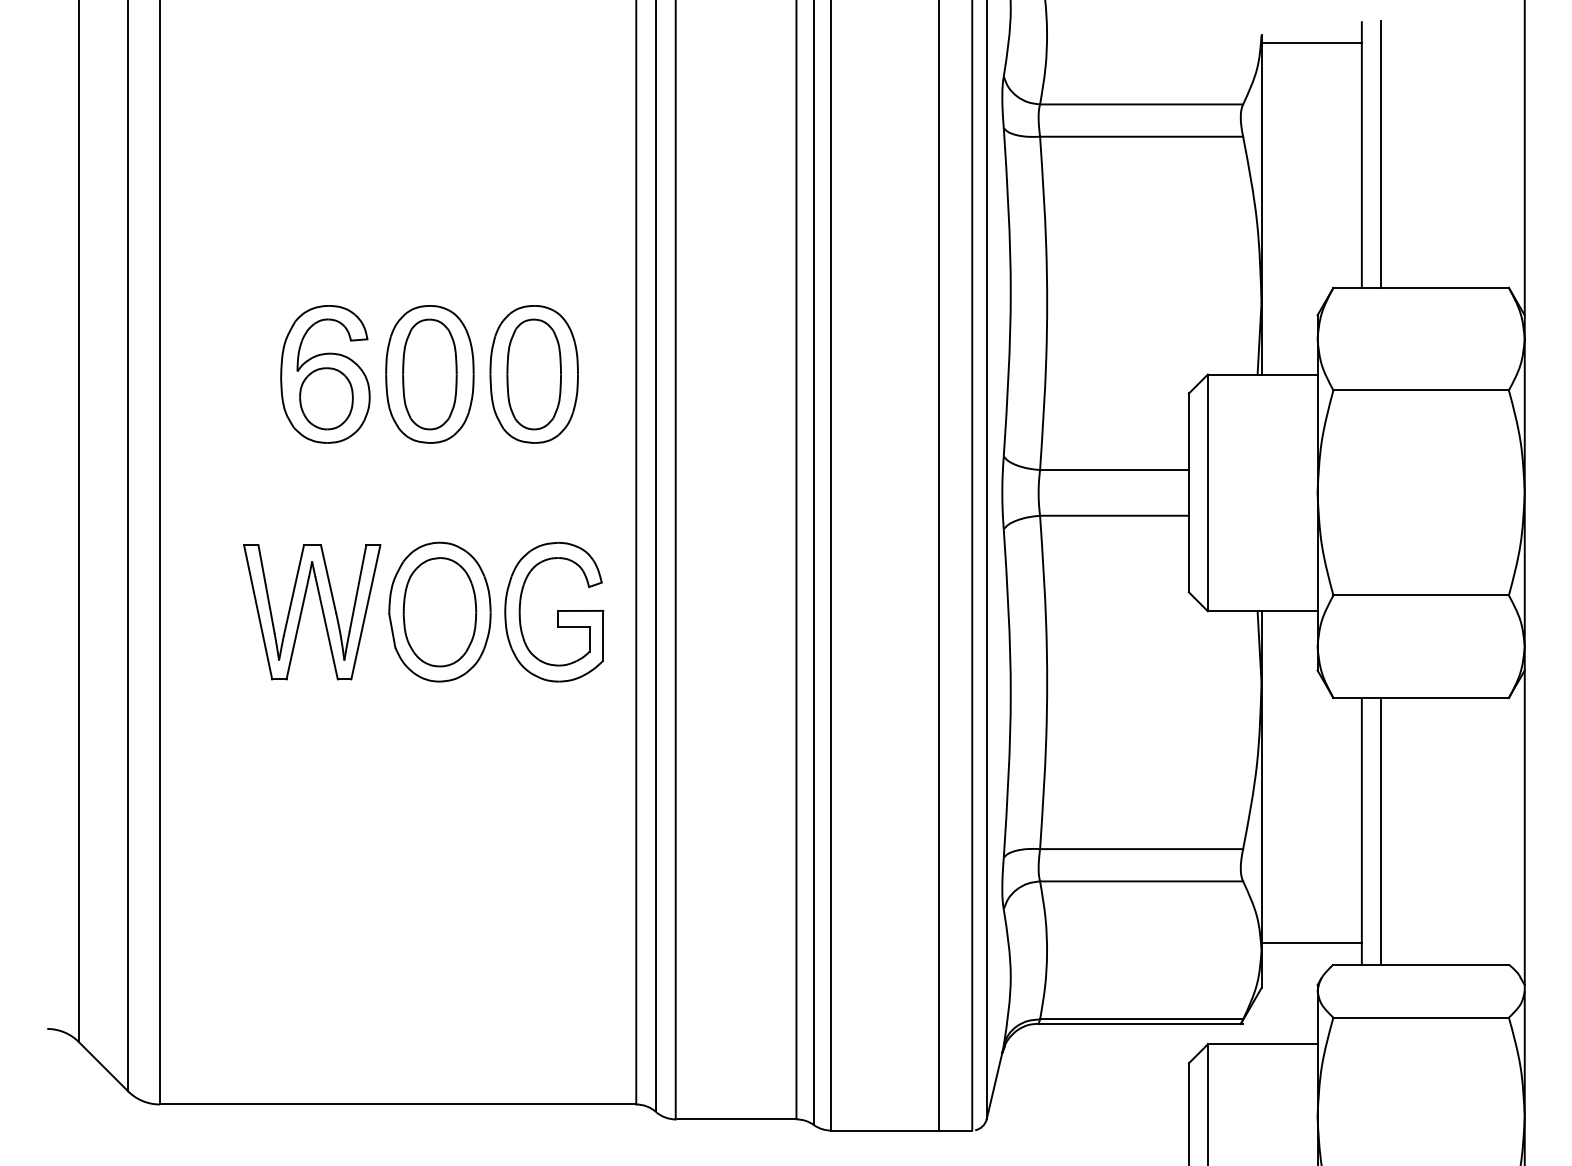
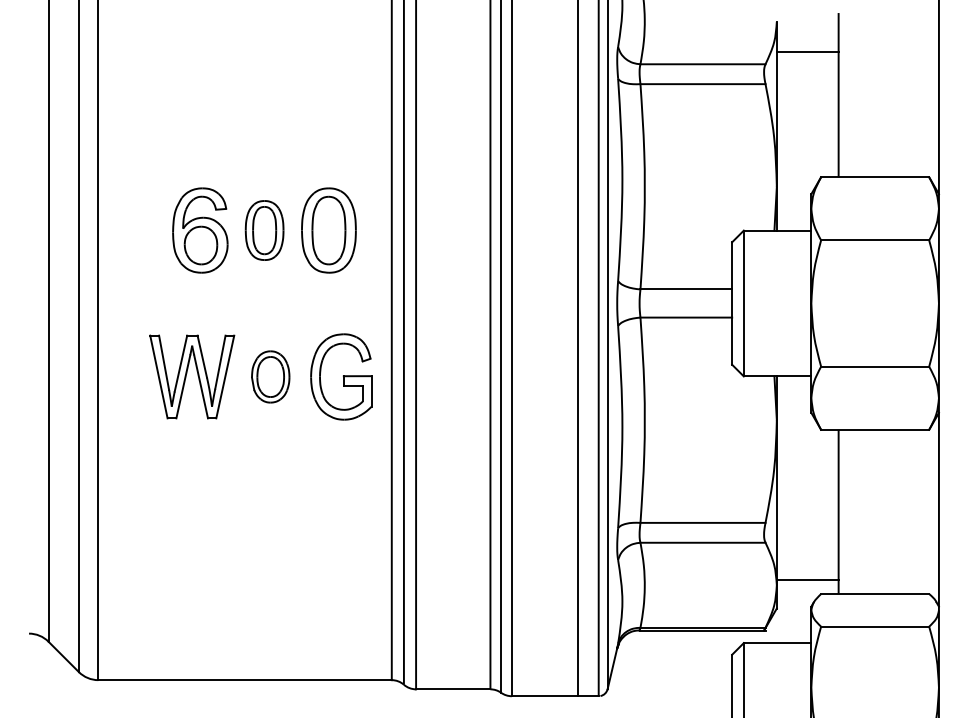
line: (1311, 43) -> (807, 51), moved
line: (1381, 155) -> (850, 95), removed
part: (429, 374) -> (264, 230), size x0.7
part: (439, 611) -> (270, 376), size x0.6
line: (1381, 830) -> (850, 511), removed

